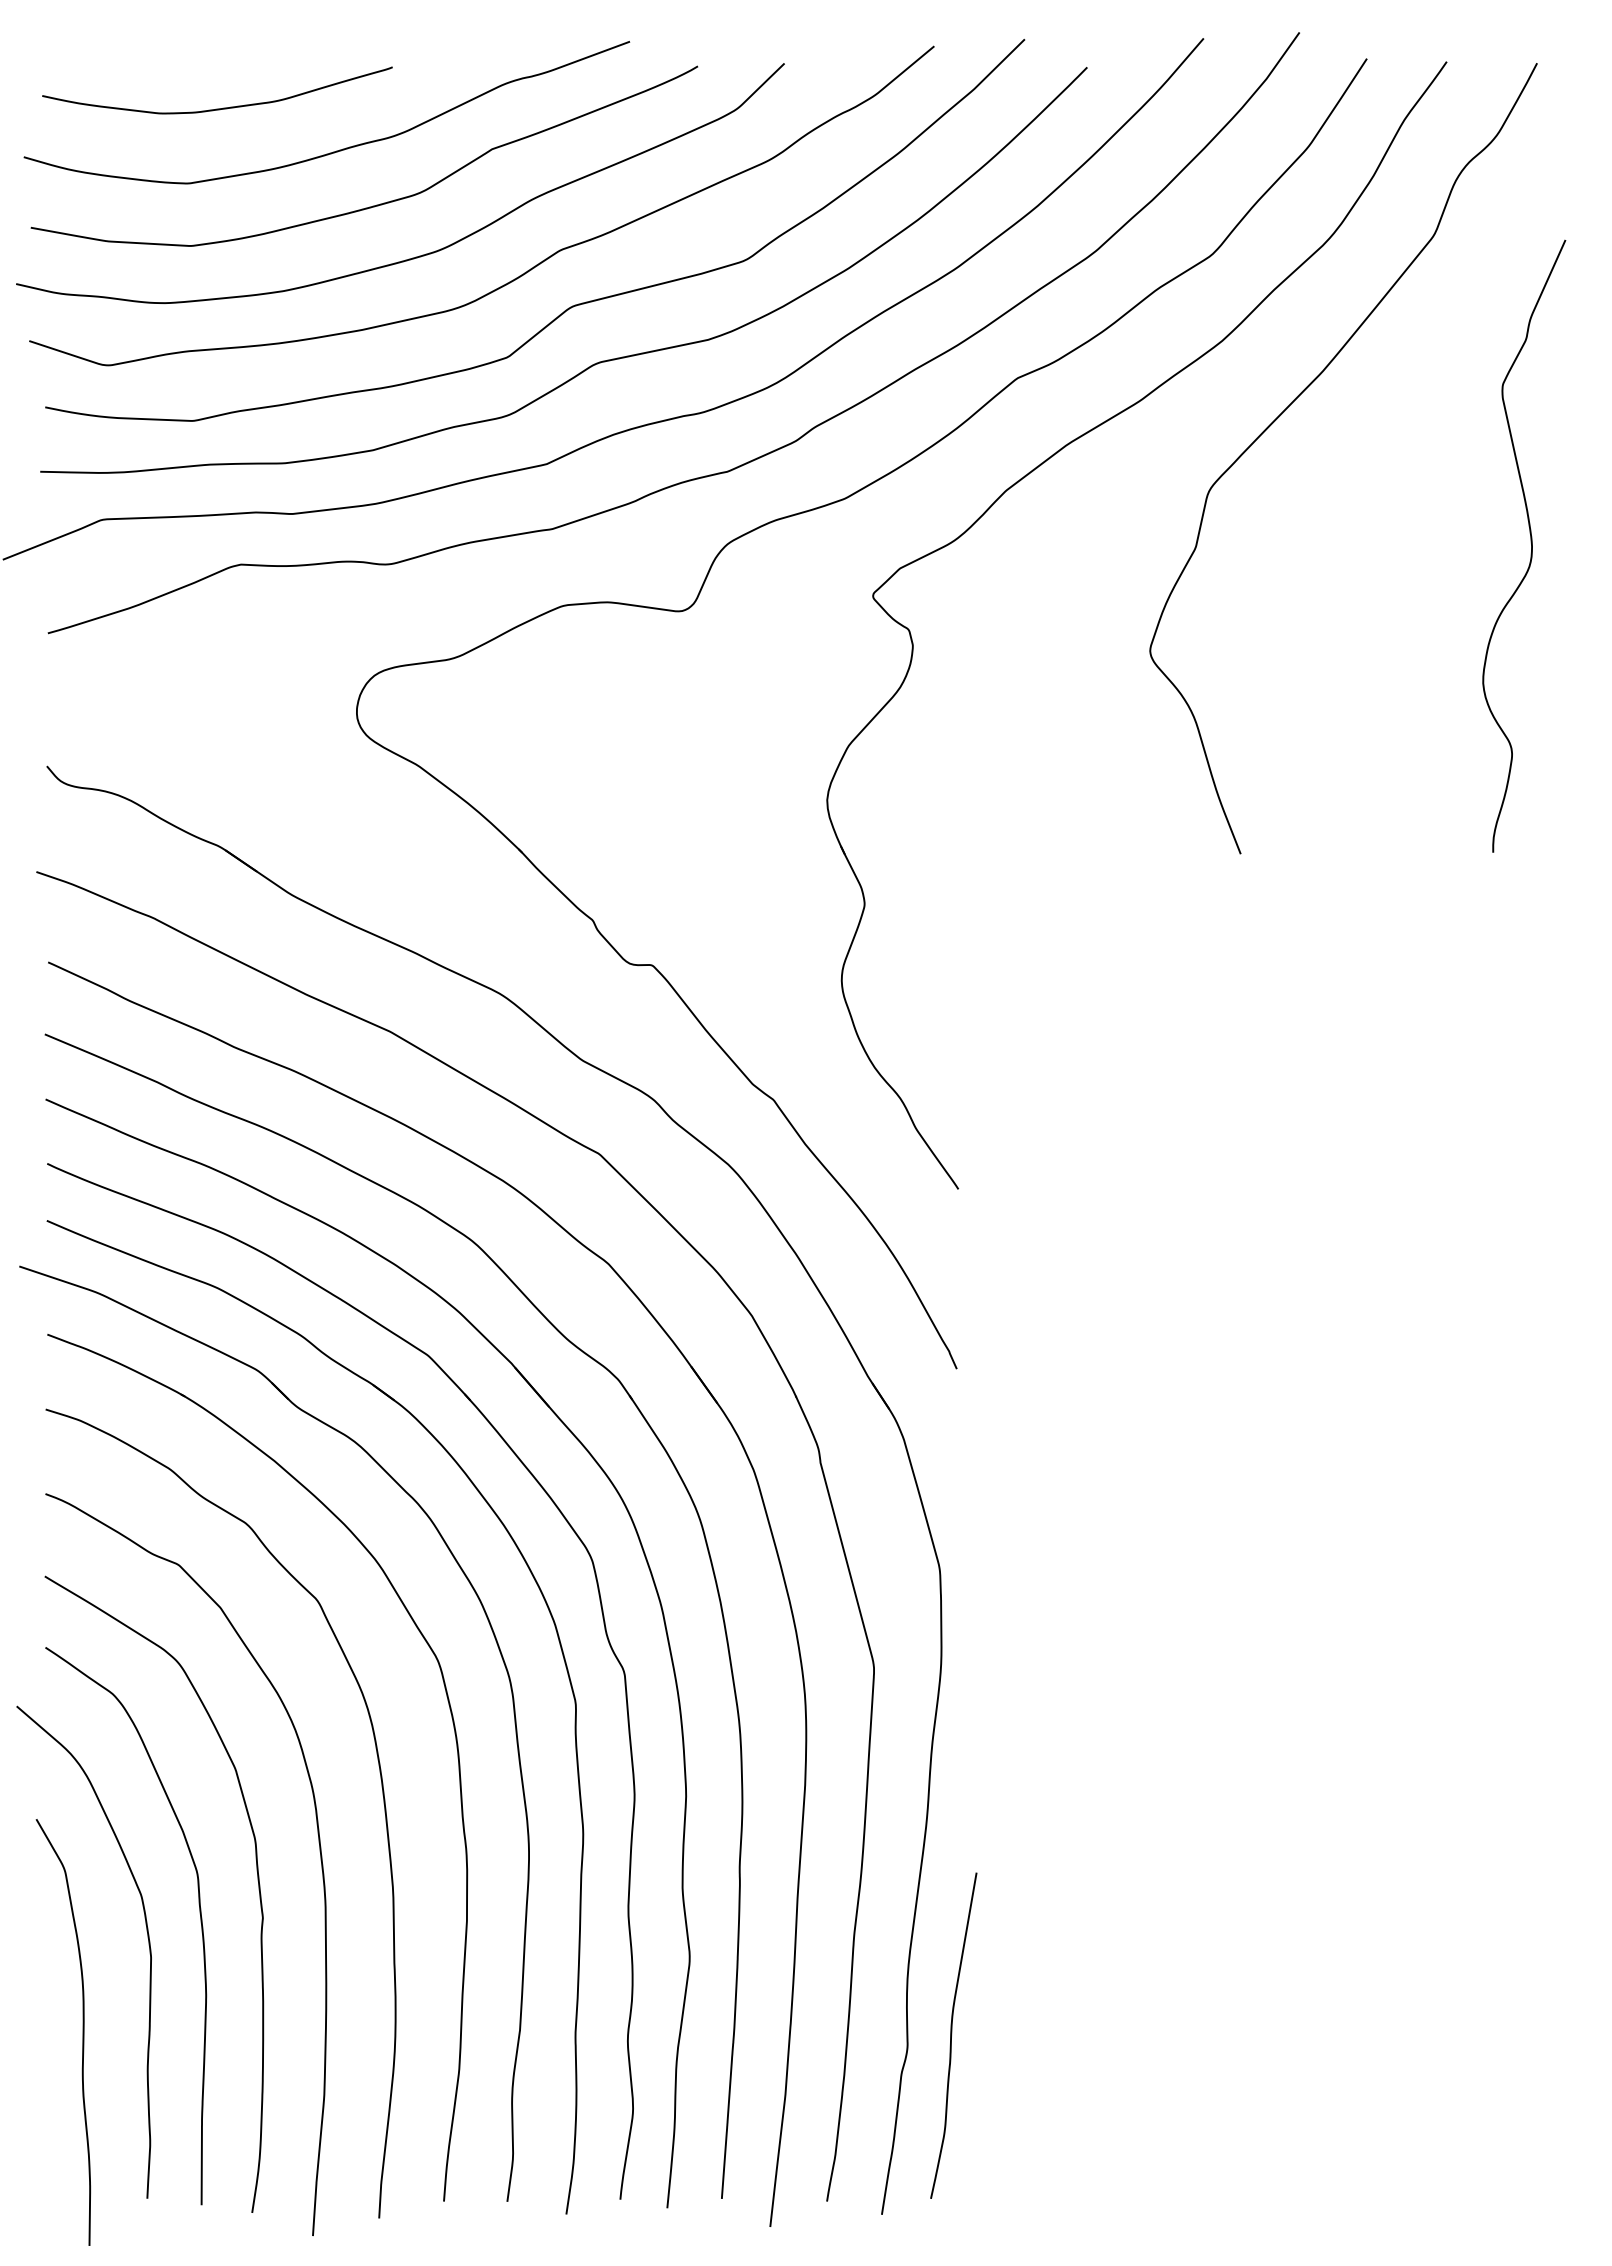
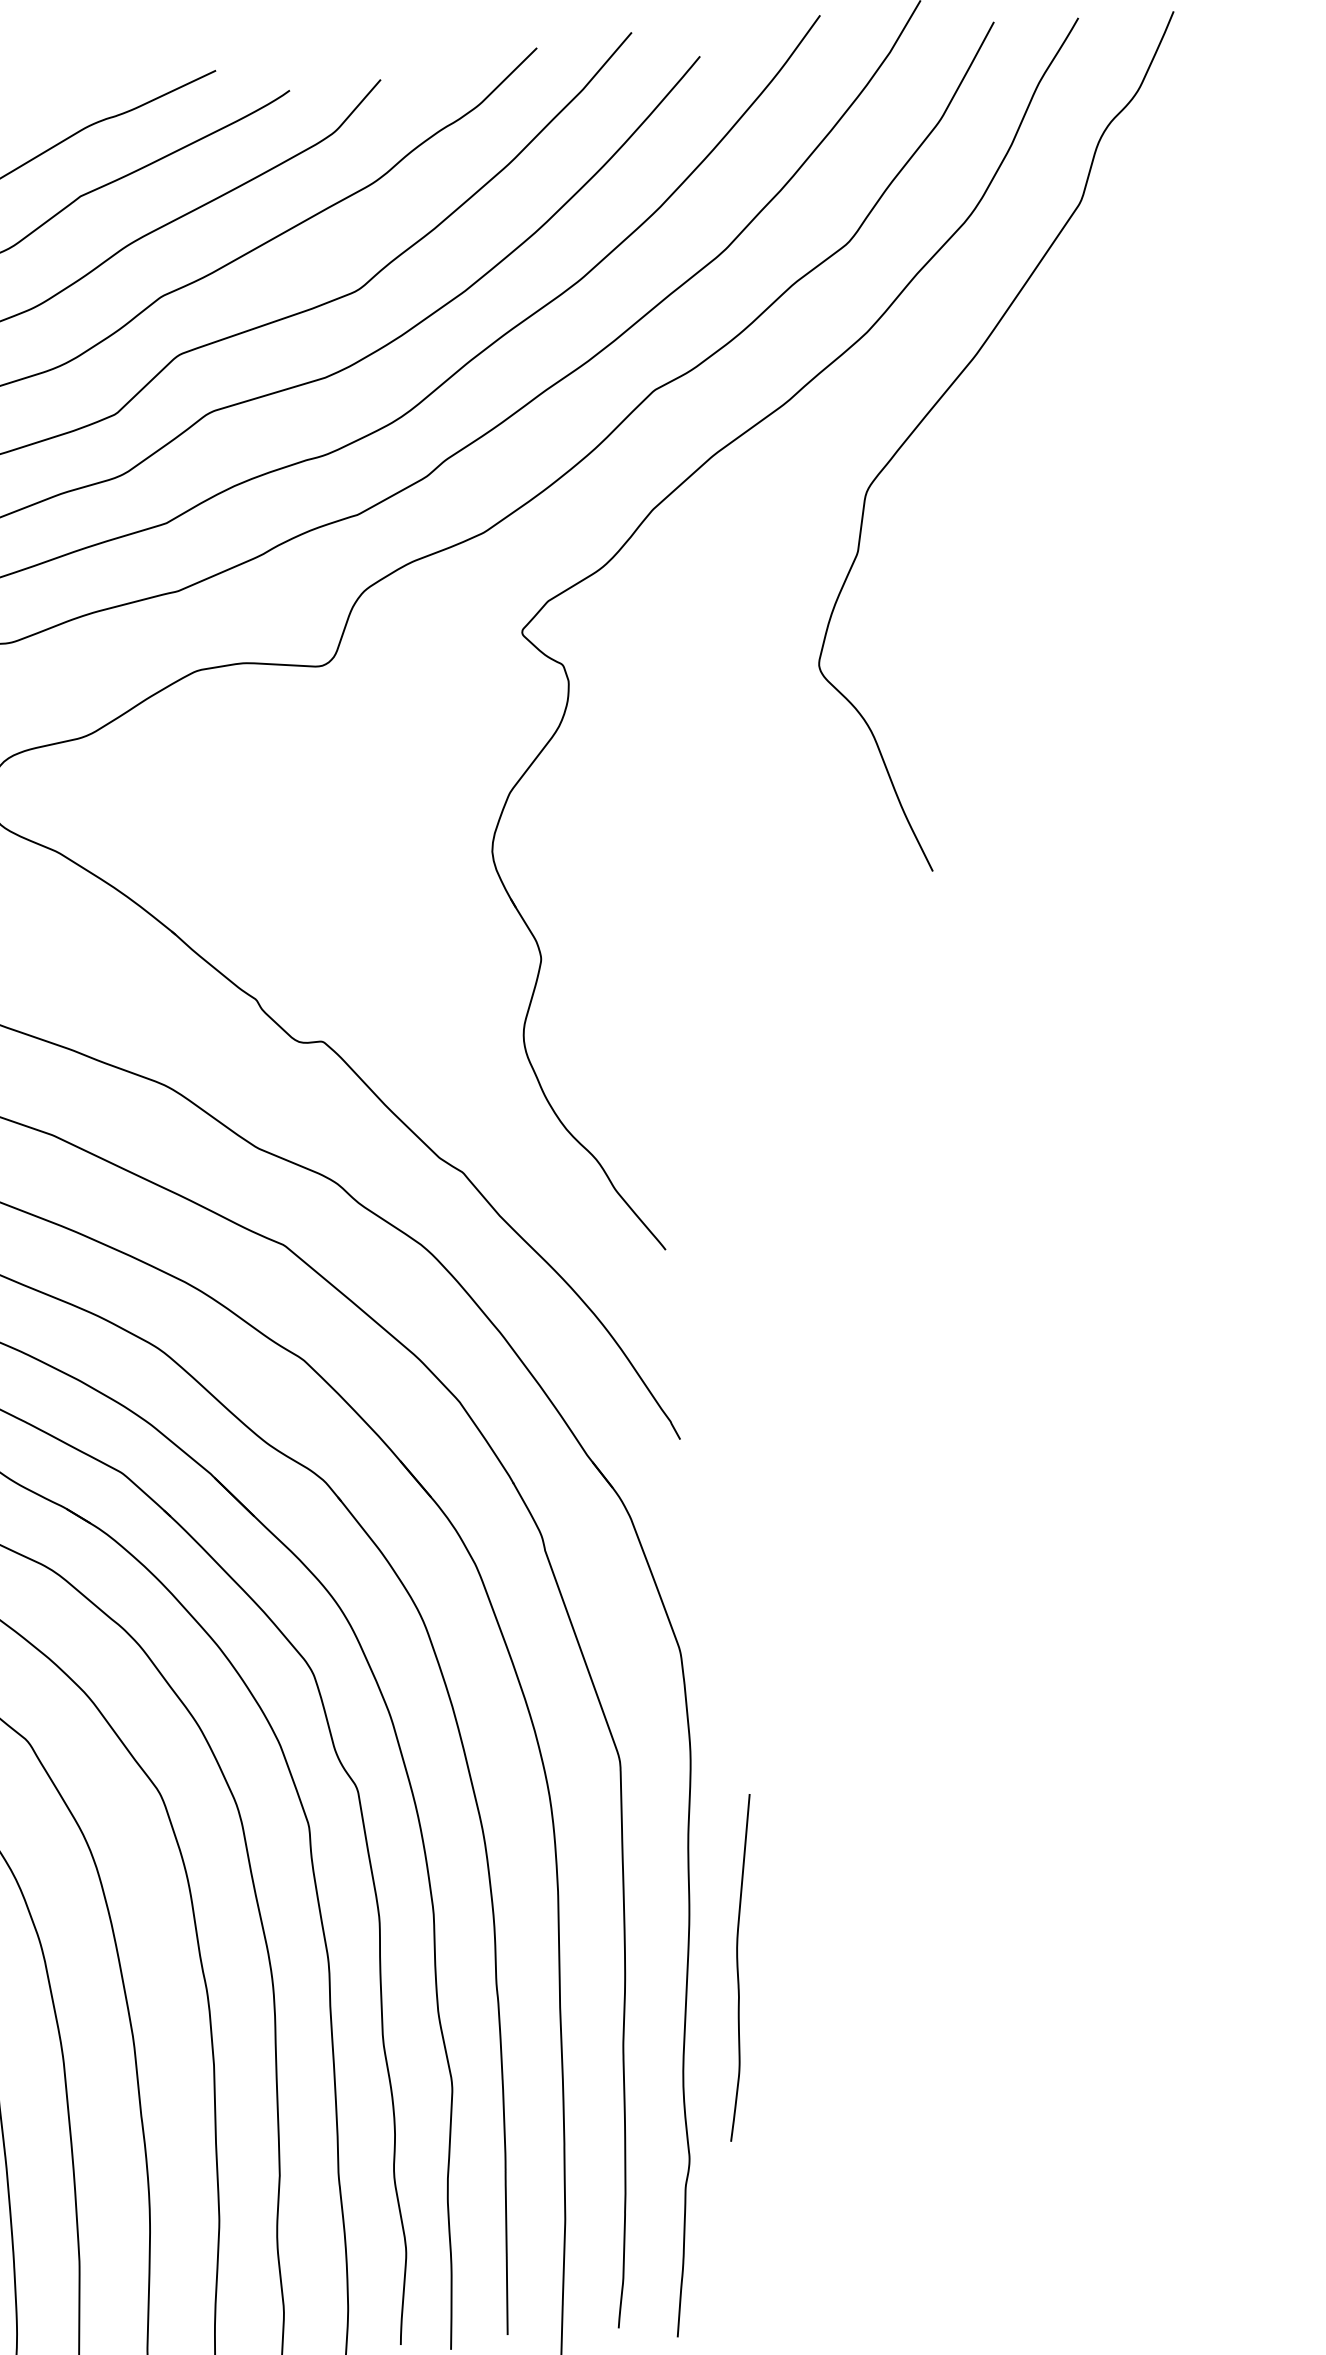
curve: (1530, 542) -> (1210, 516), removed
curve: (952, 2034) -> (738, 1966), moved

